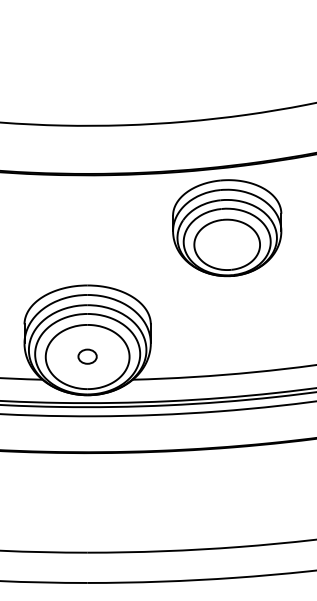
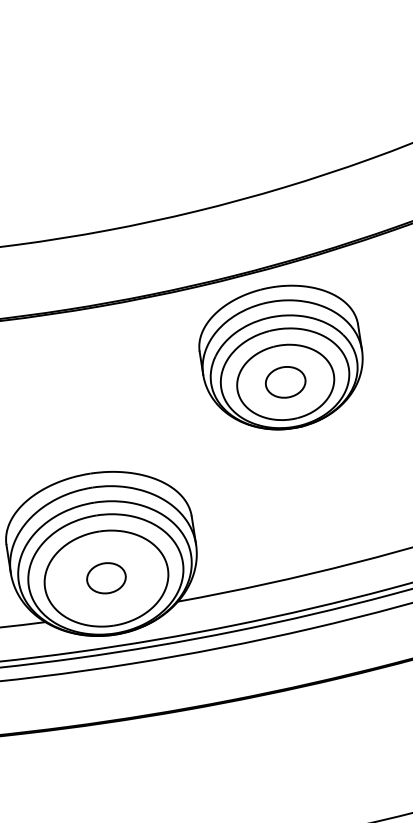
part: (226, 244) -> (284, 382), added
part: (87, 356) -> (106, 577), size x1.43

